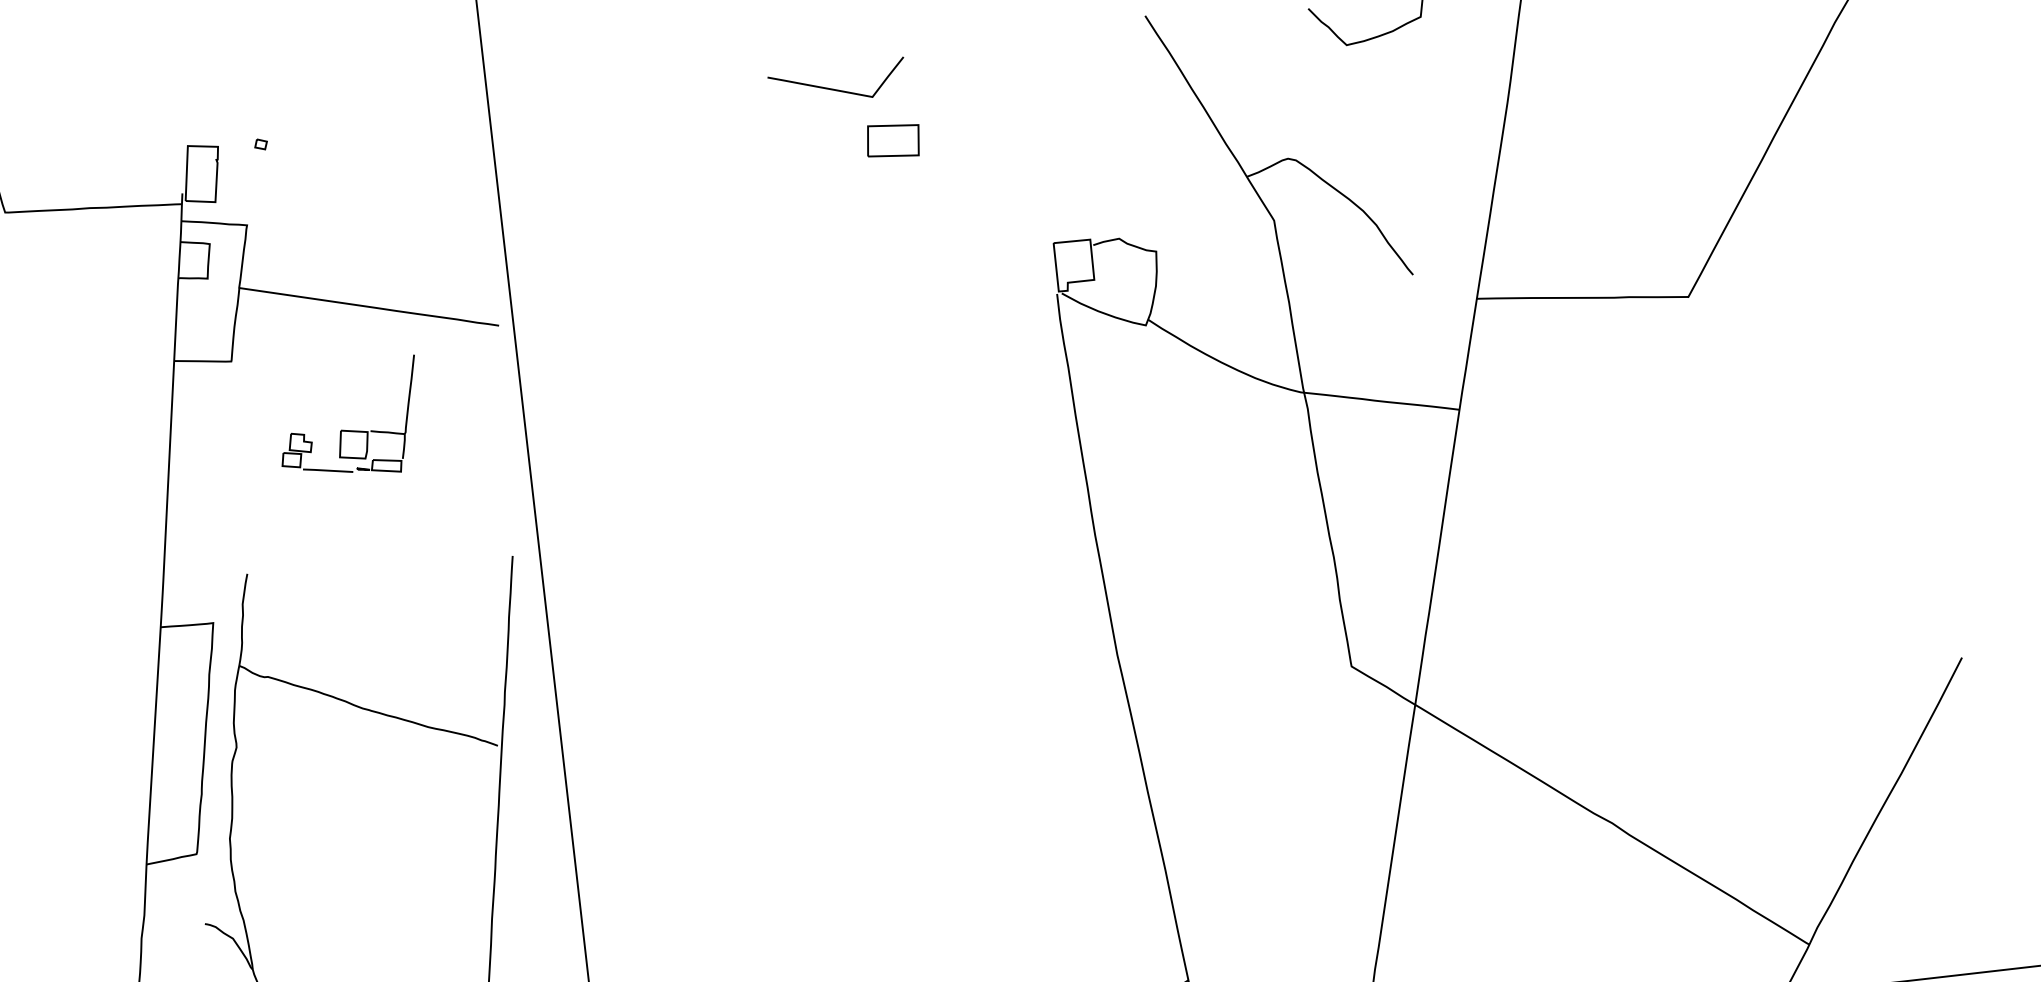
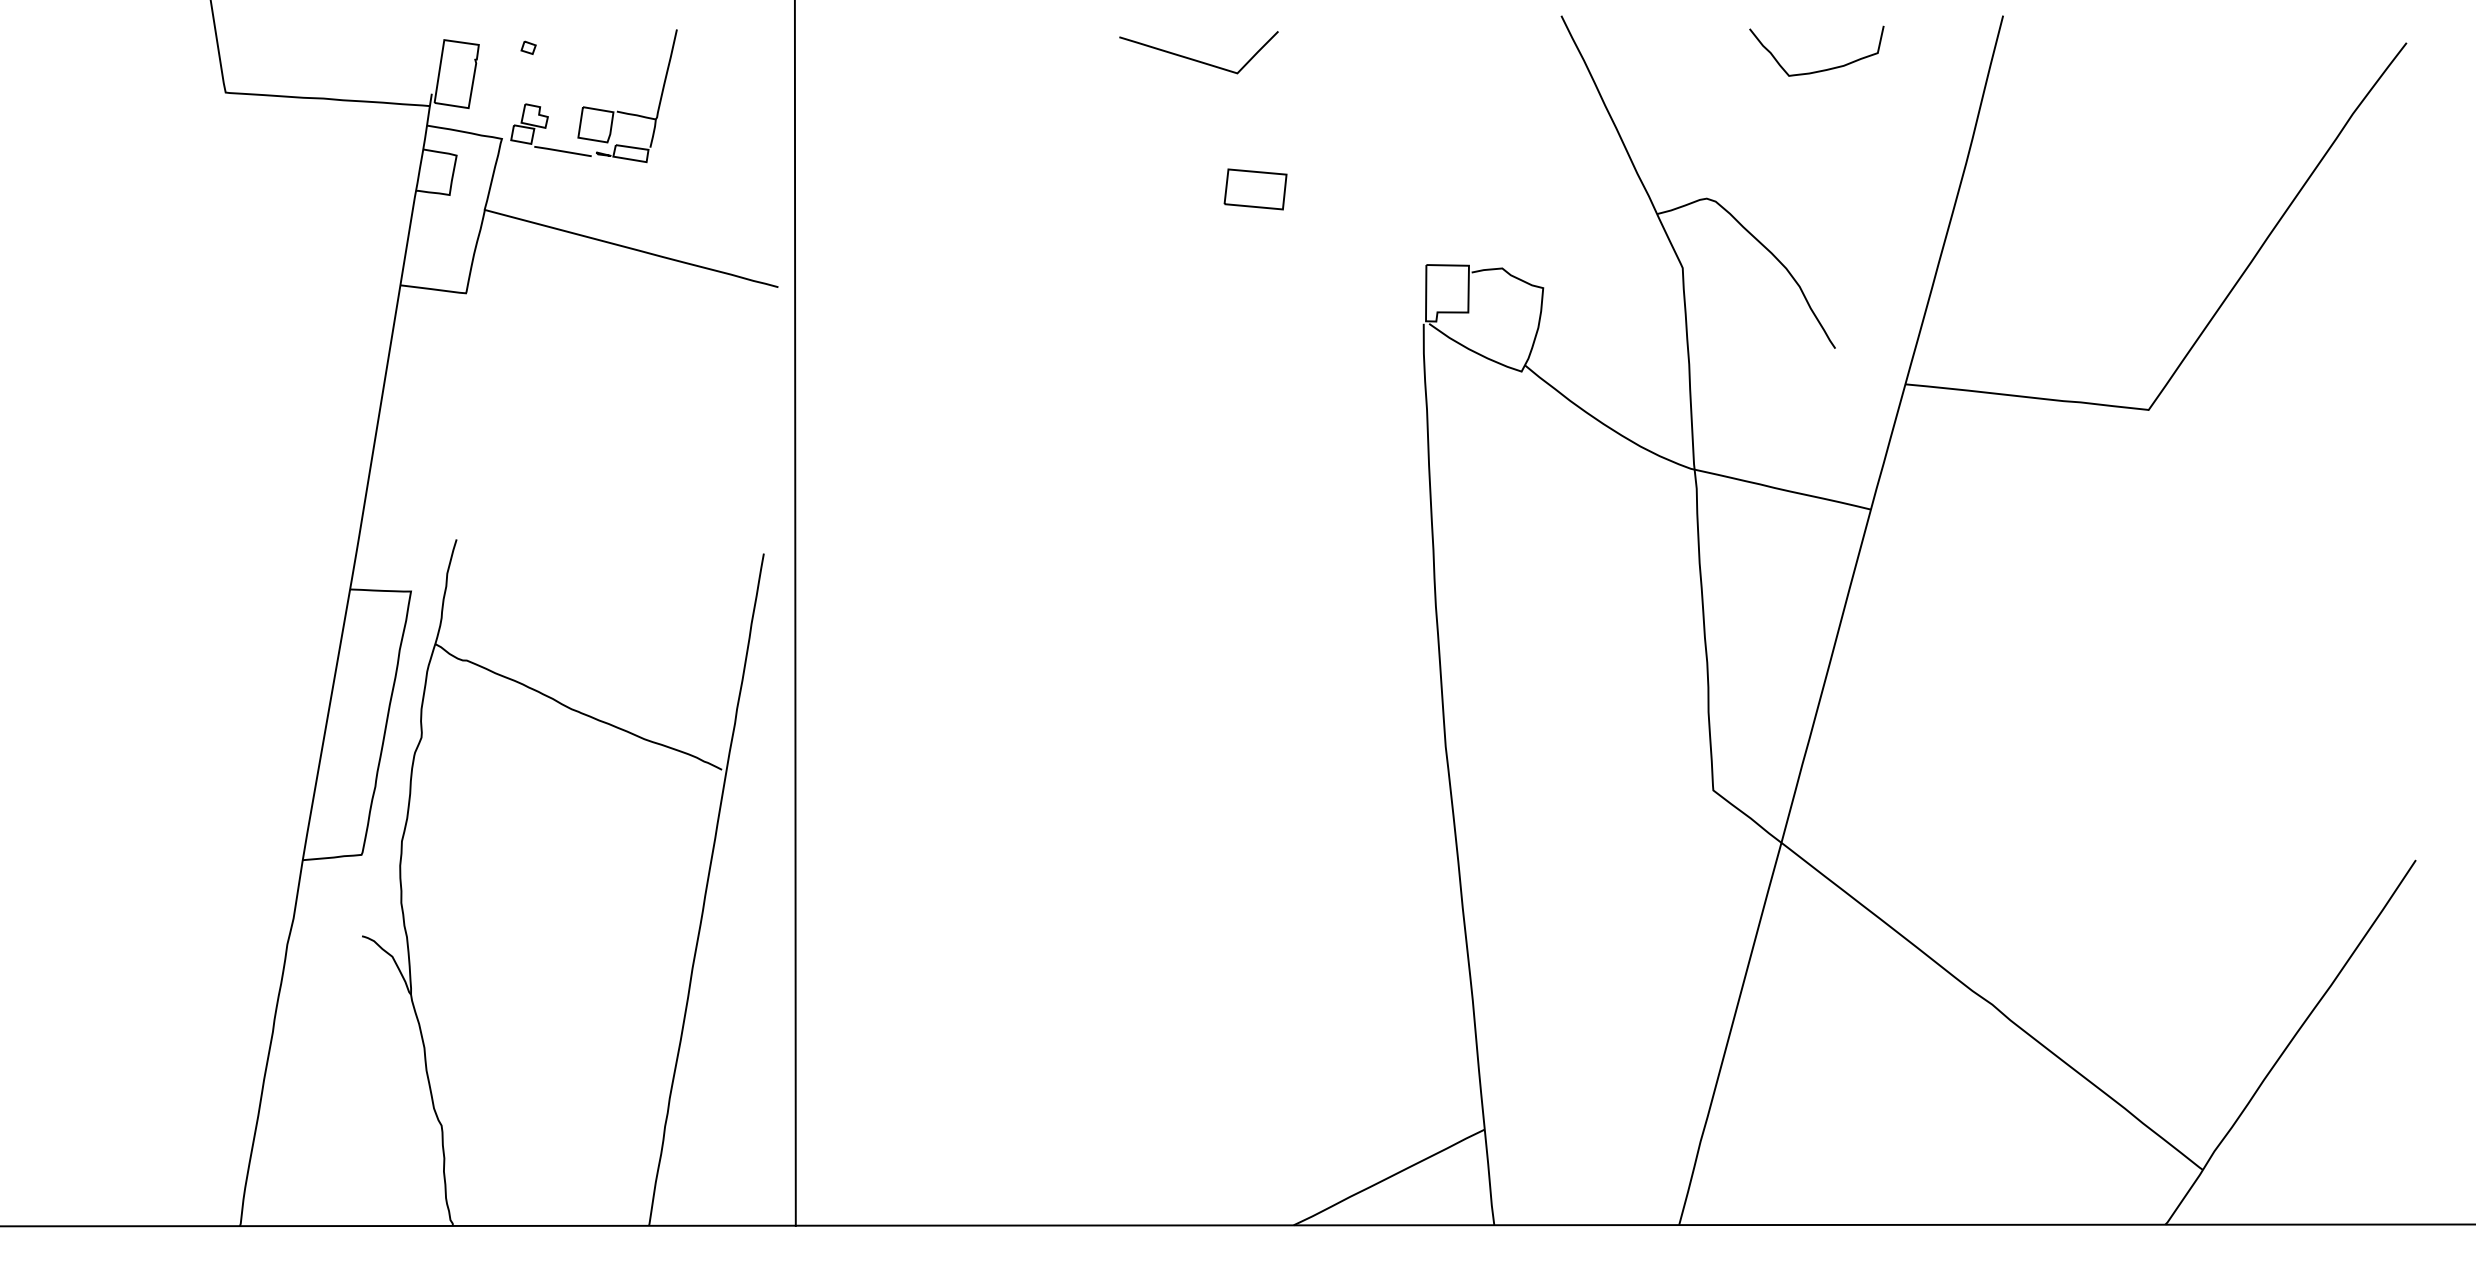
part: (893, 140) -> (1255, 189), moved
part: (349, 430) -> (592, 107), moved

